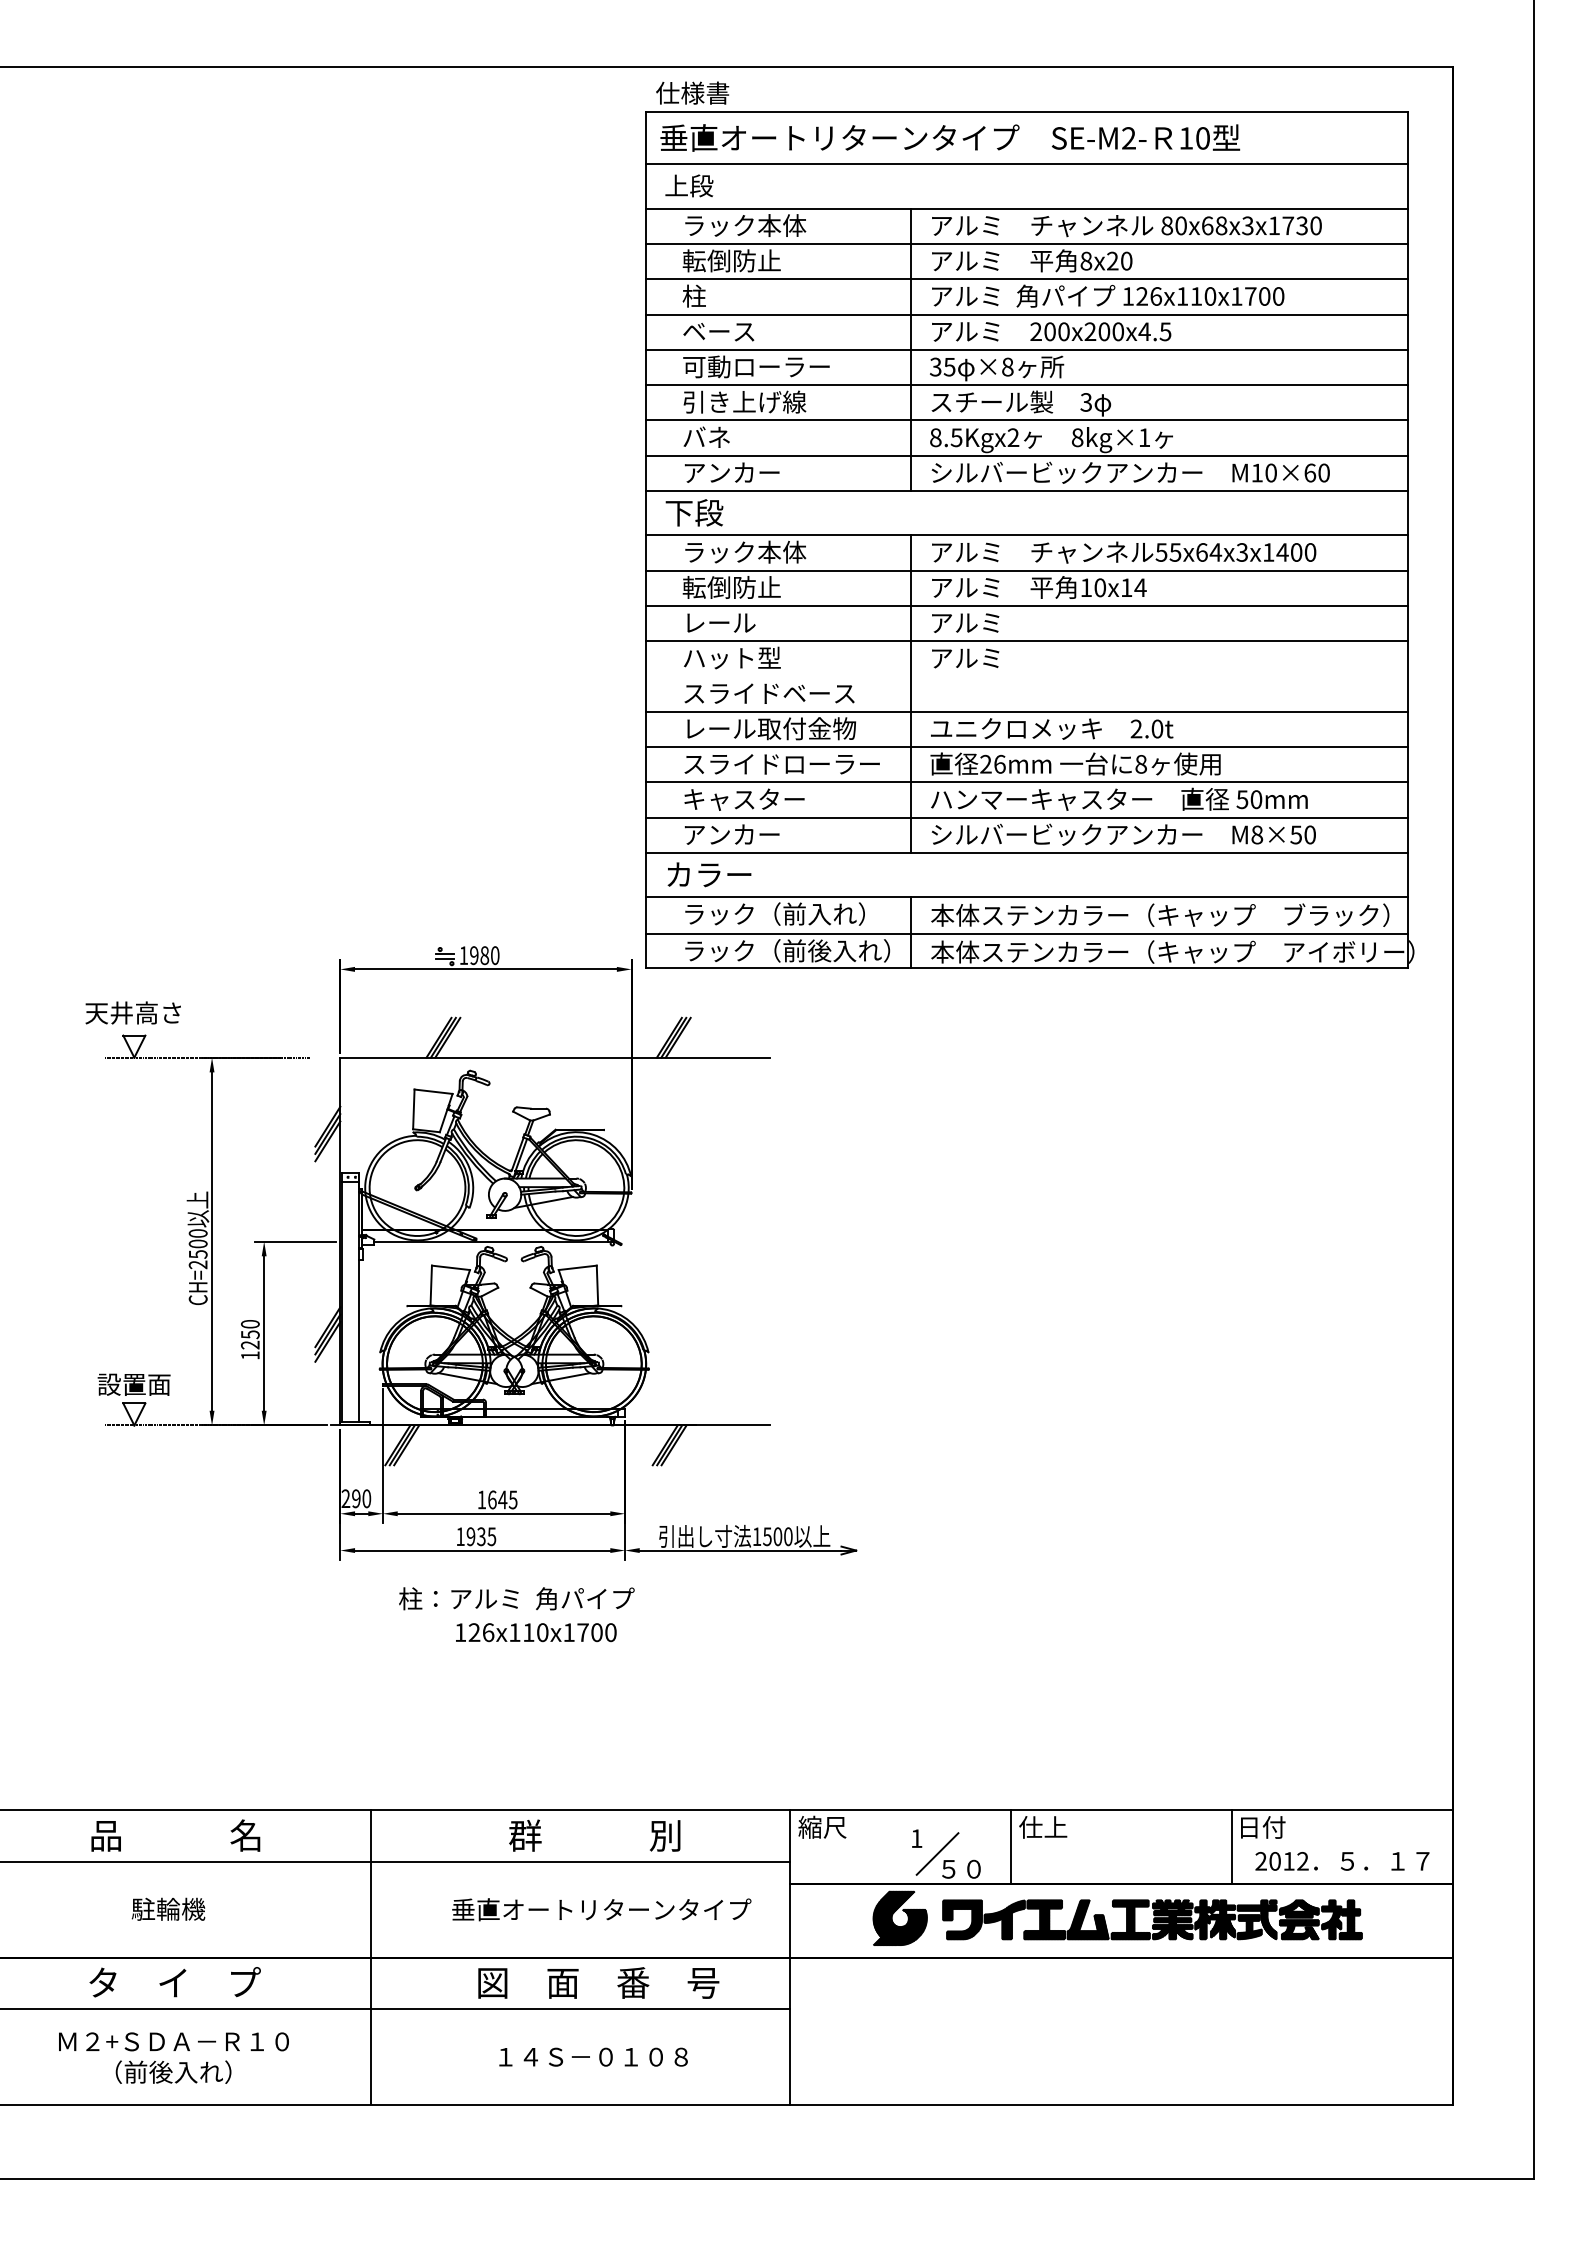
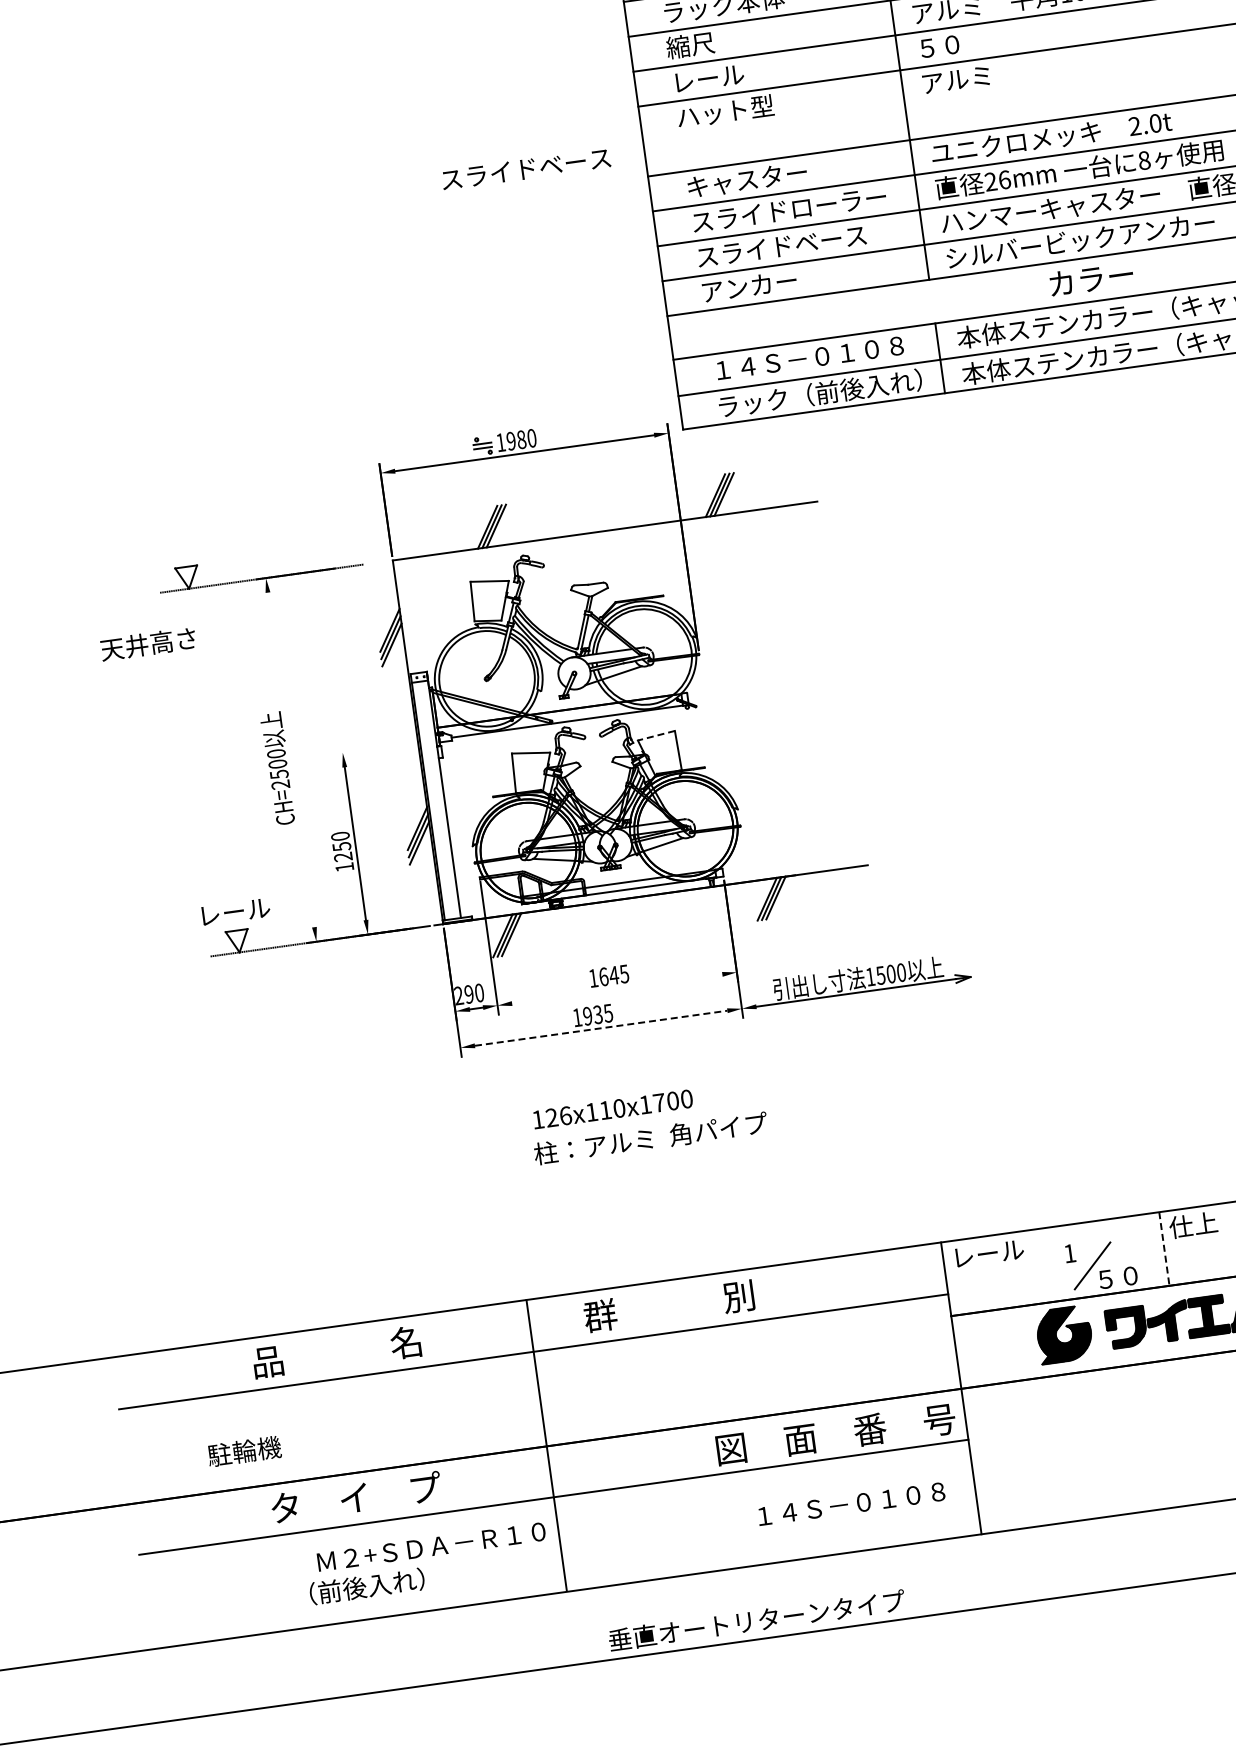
text: (731, 586) -> (714, 40), 転倒防止 -> 縮尺
text: (965, 623) -> (951, 45), アルミ -> ５０
text: (769, 693) -> (526, 168), moved
text: (770, 728) -> (772, 176), レール取付金物 -> キャスター
text: (769, 799) -> (781, 246), キャスター -> スライドベース
text: (709, 874) -> (1091, 278), moved
text: (780, 913) -> (808, 357), ラック（前入れ） -> １４Ｓ－０１０８
text: (132, 1012) -> (147, 643), moved
line: (212, 1241) -> (291, 759), removed
line: (294, 1241) -> (372, 748), removed
line: (577, 1267) -> (656, 735), solid -> dashed
text: (133, 1384) -> (233, 912), 設置面 -> レール
line: (503, 1513) -> (616, 988), removed
line: (482, 1550) -> (601, 1028), solid -> dashed
text: (516, 1598) -> (650, 1138), moved
text: (536, 1632) -> (613, 1109), moved
text: (834, 1826) -> (986, 1252), 縮尺 -> レール
text: (594, 1835) -> (668, 1306), moved
line: (1011, 1847) -> (1164, 1249), solid -> dashed
text: (168, 1908) -> (244, 1450), moved
text: (601, 1909) -> (756, 1620), moved
text: (598, 1982) -> (835, 1434), moved
text: (173, 2041) -> (431, 1546), moved
text: (593, 2056) -> (851, 1503), moved

